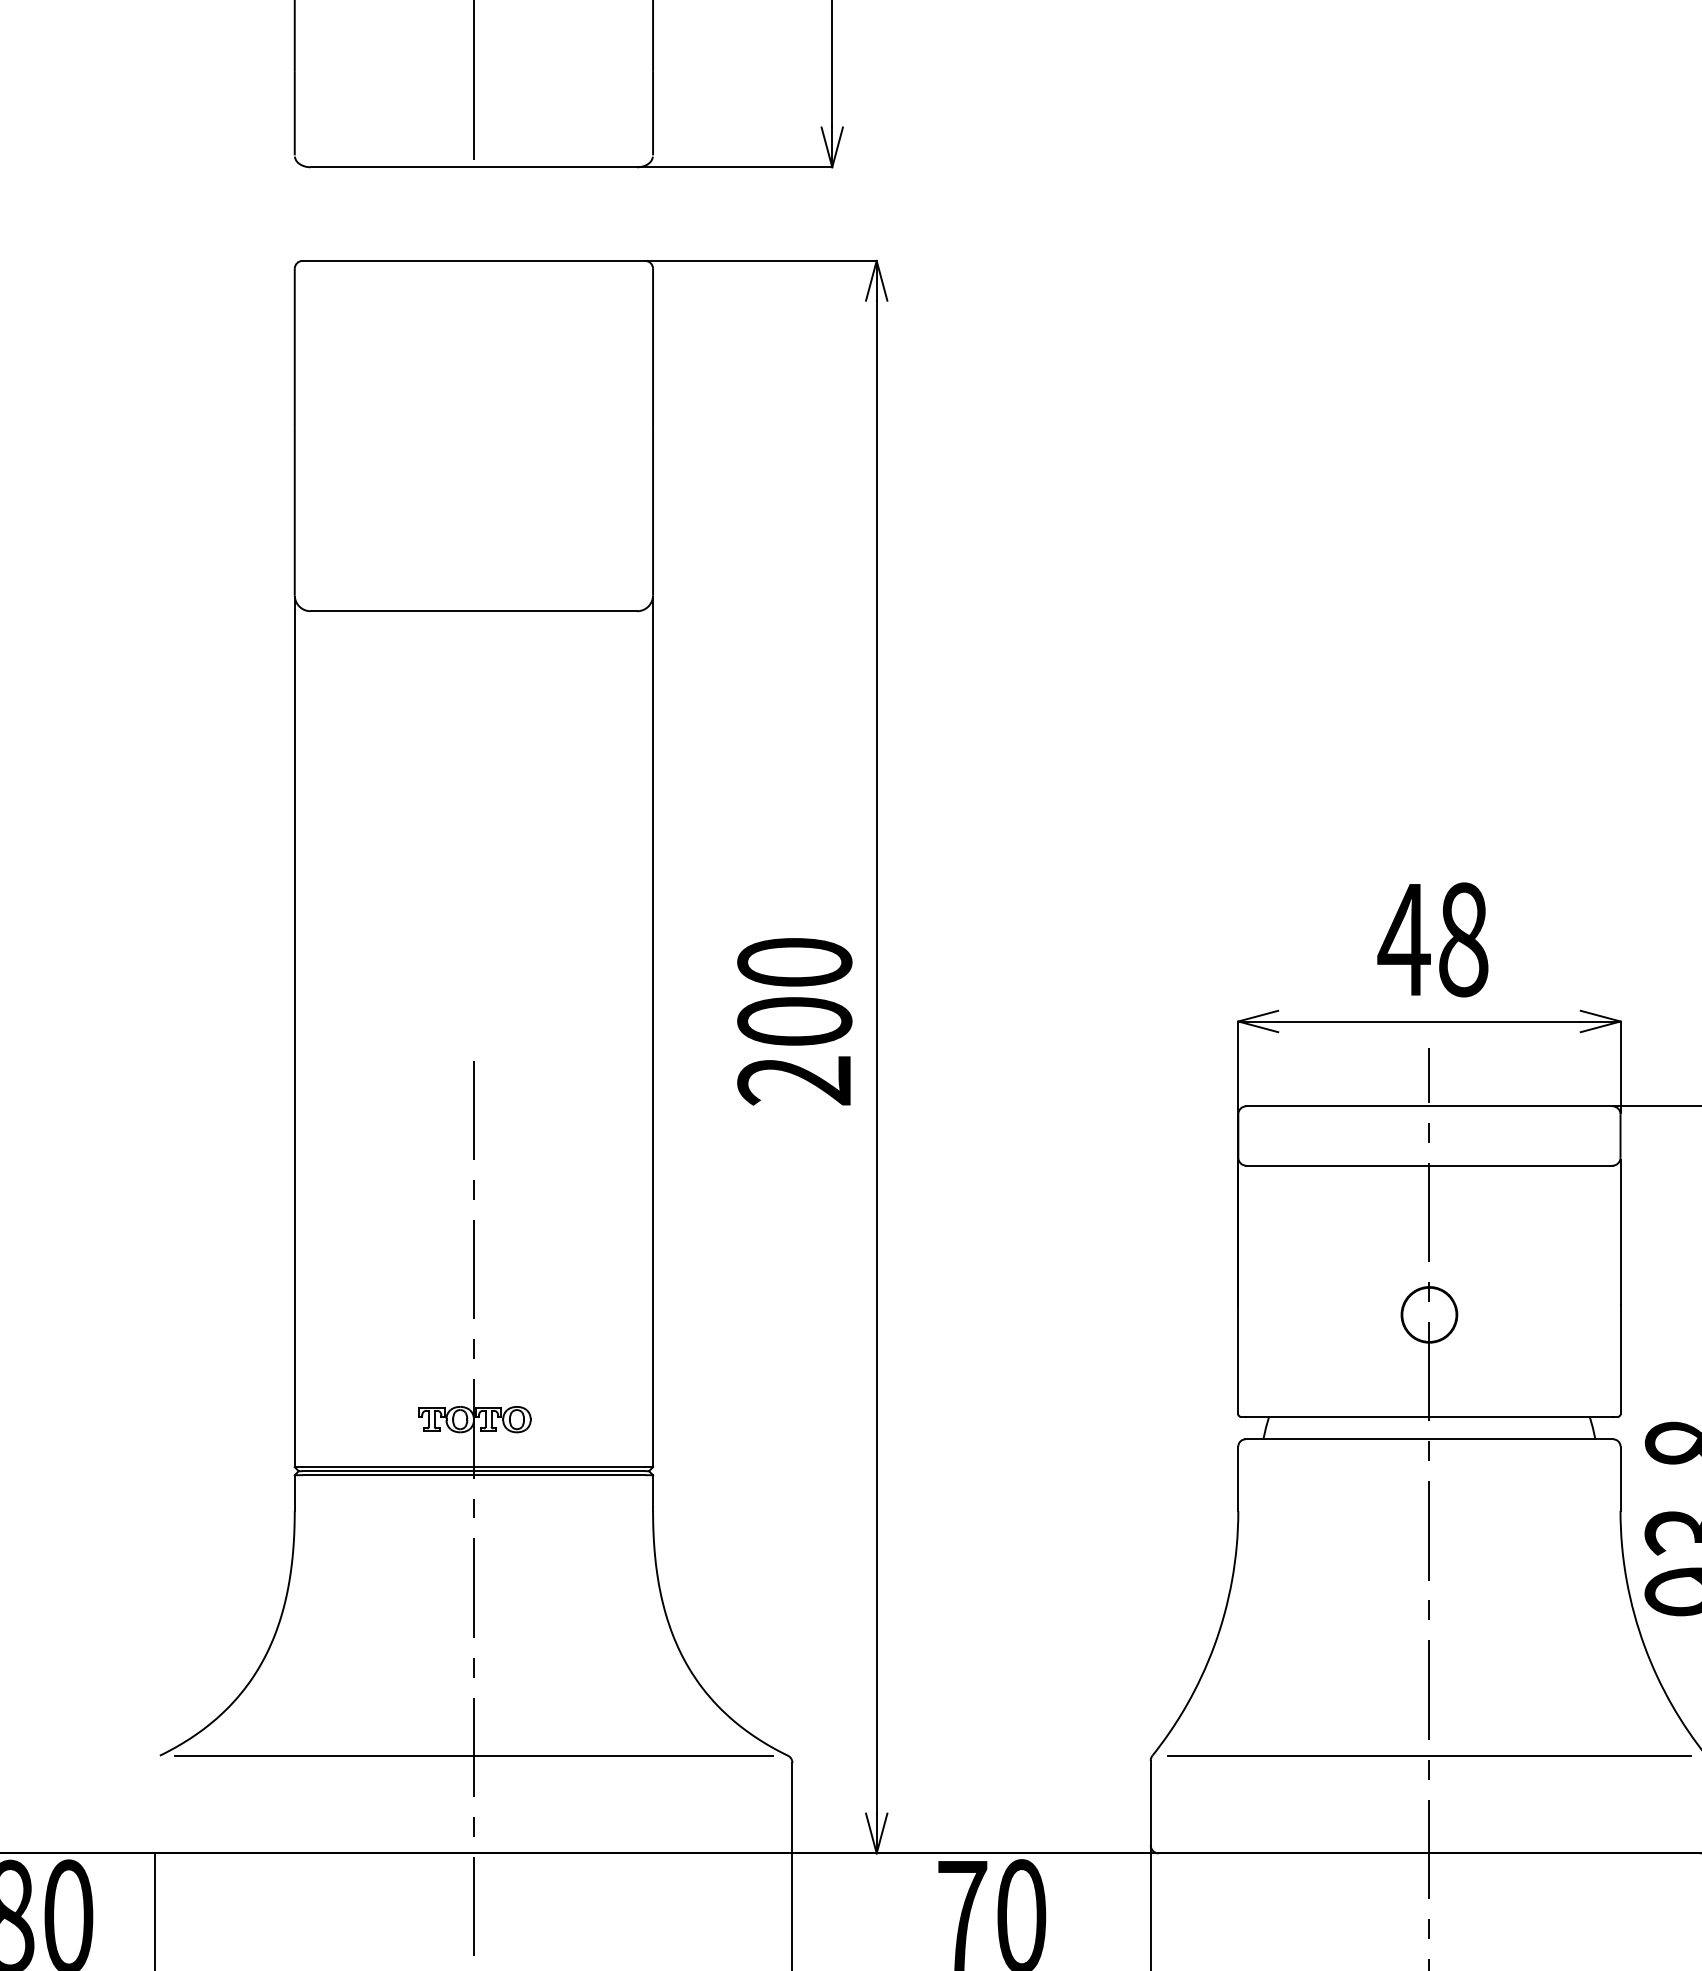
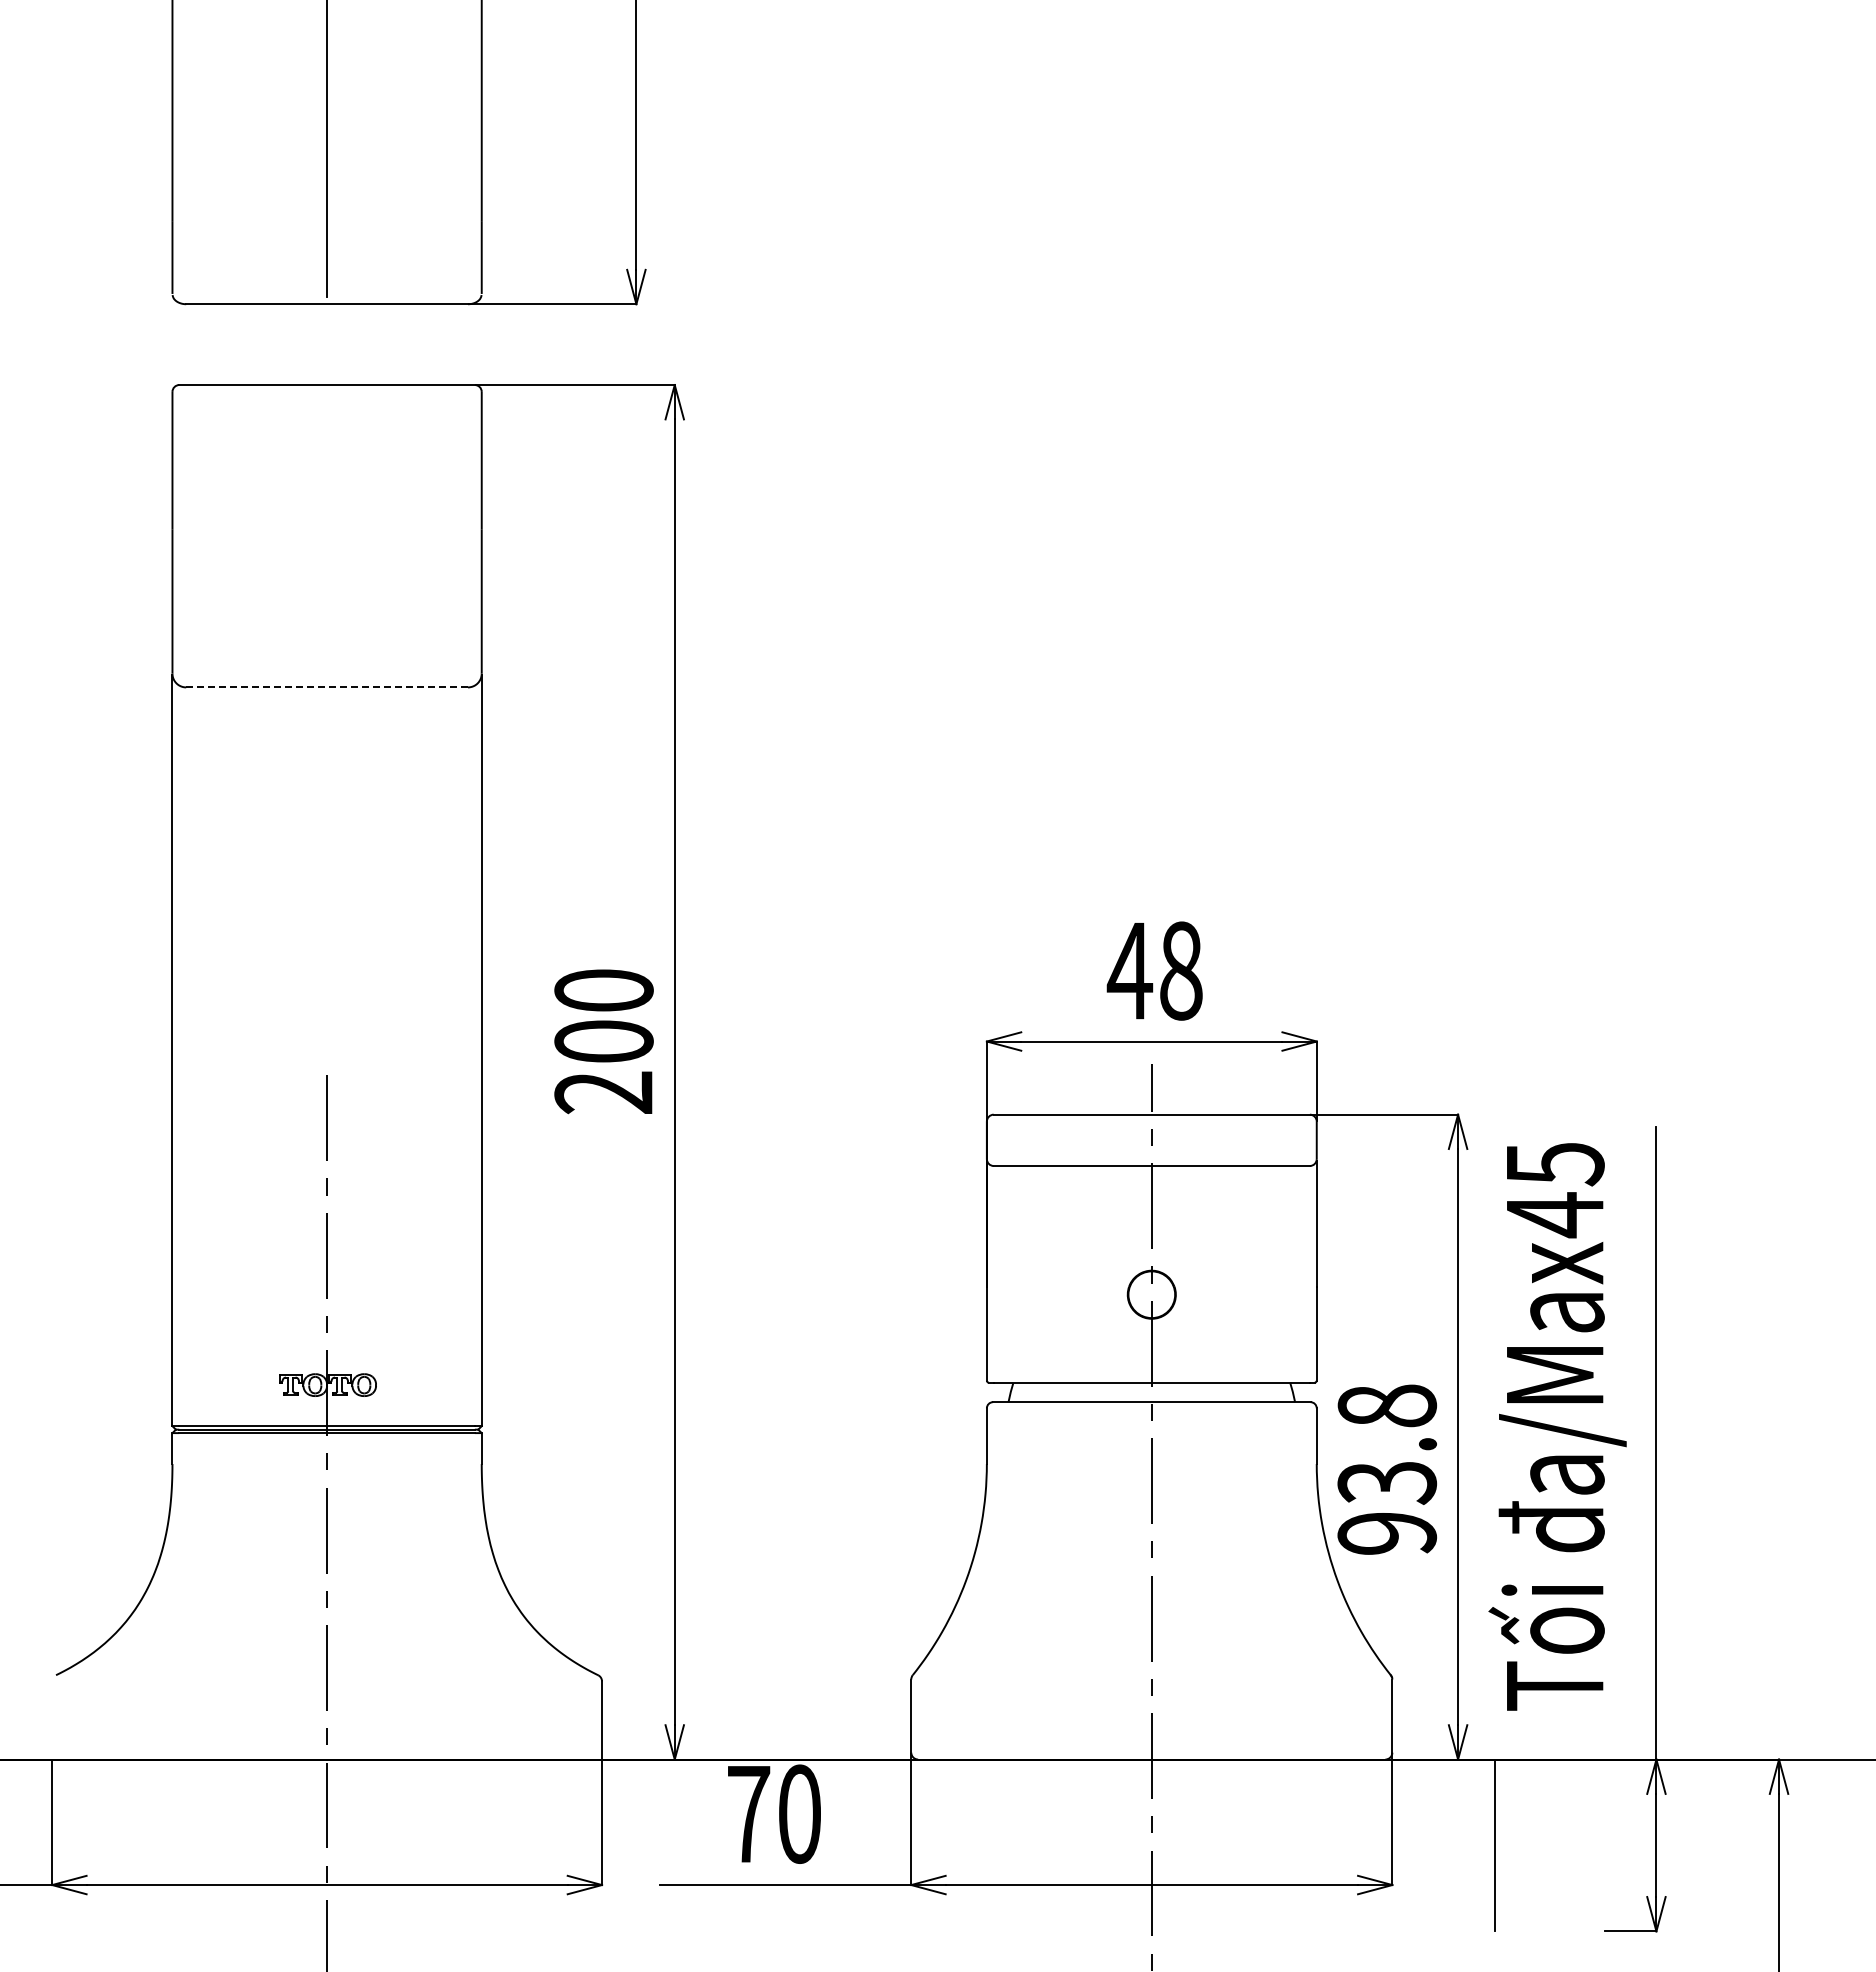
line: (474, 611) -> (327, 687), solid -> dashed
line: (473, 1756) -> (326, 1675), removed
line: (1429, 1756) -> (1151, 1675), removed

